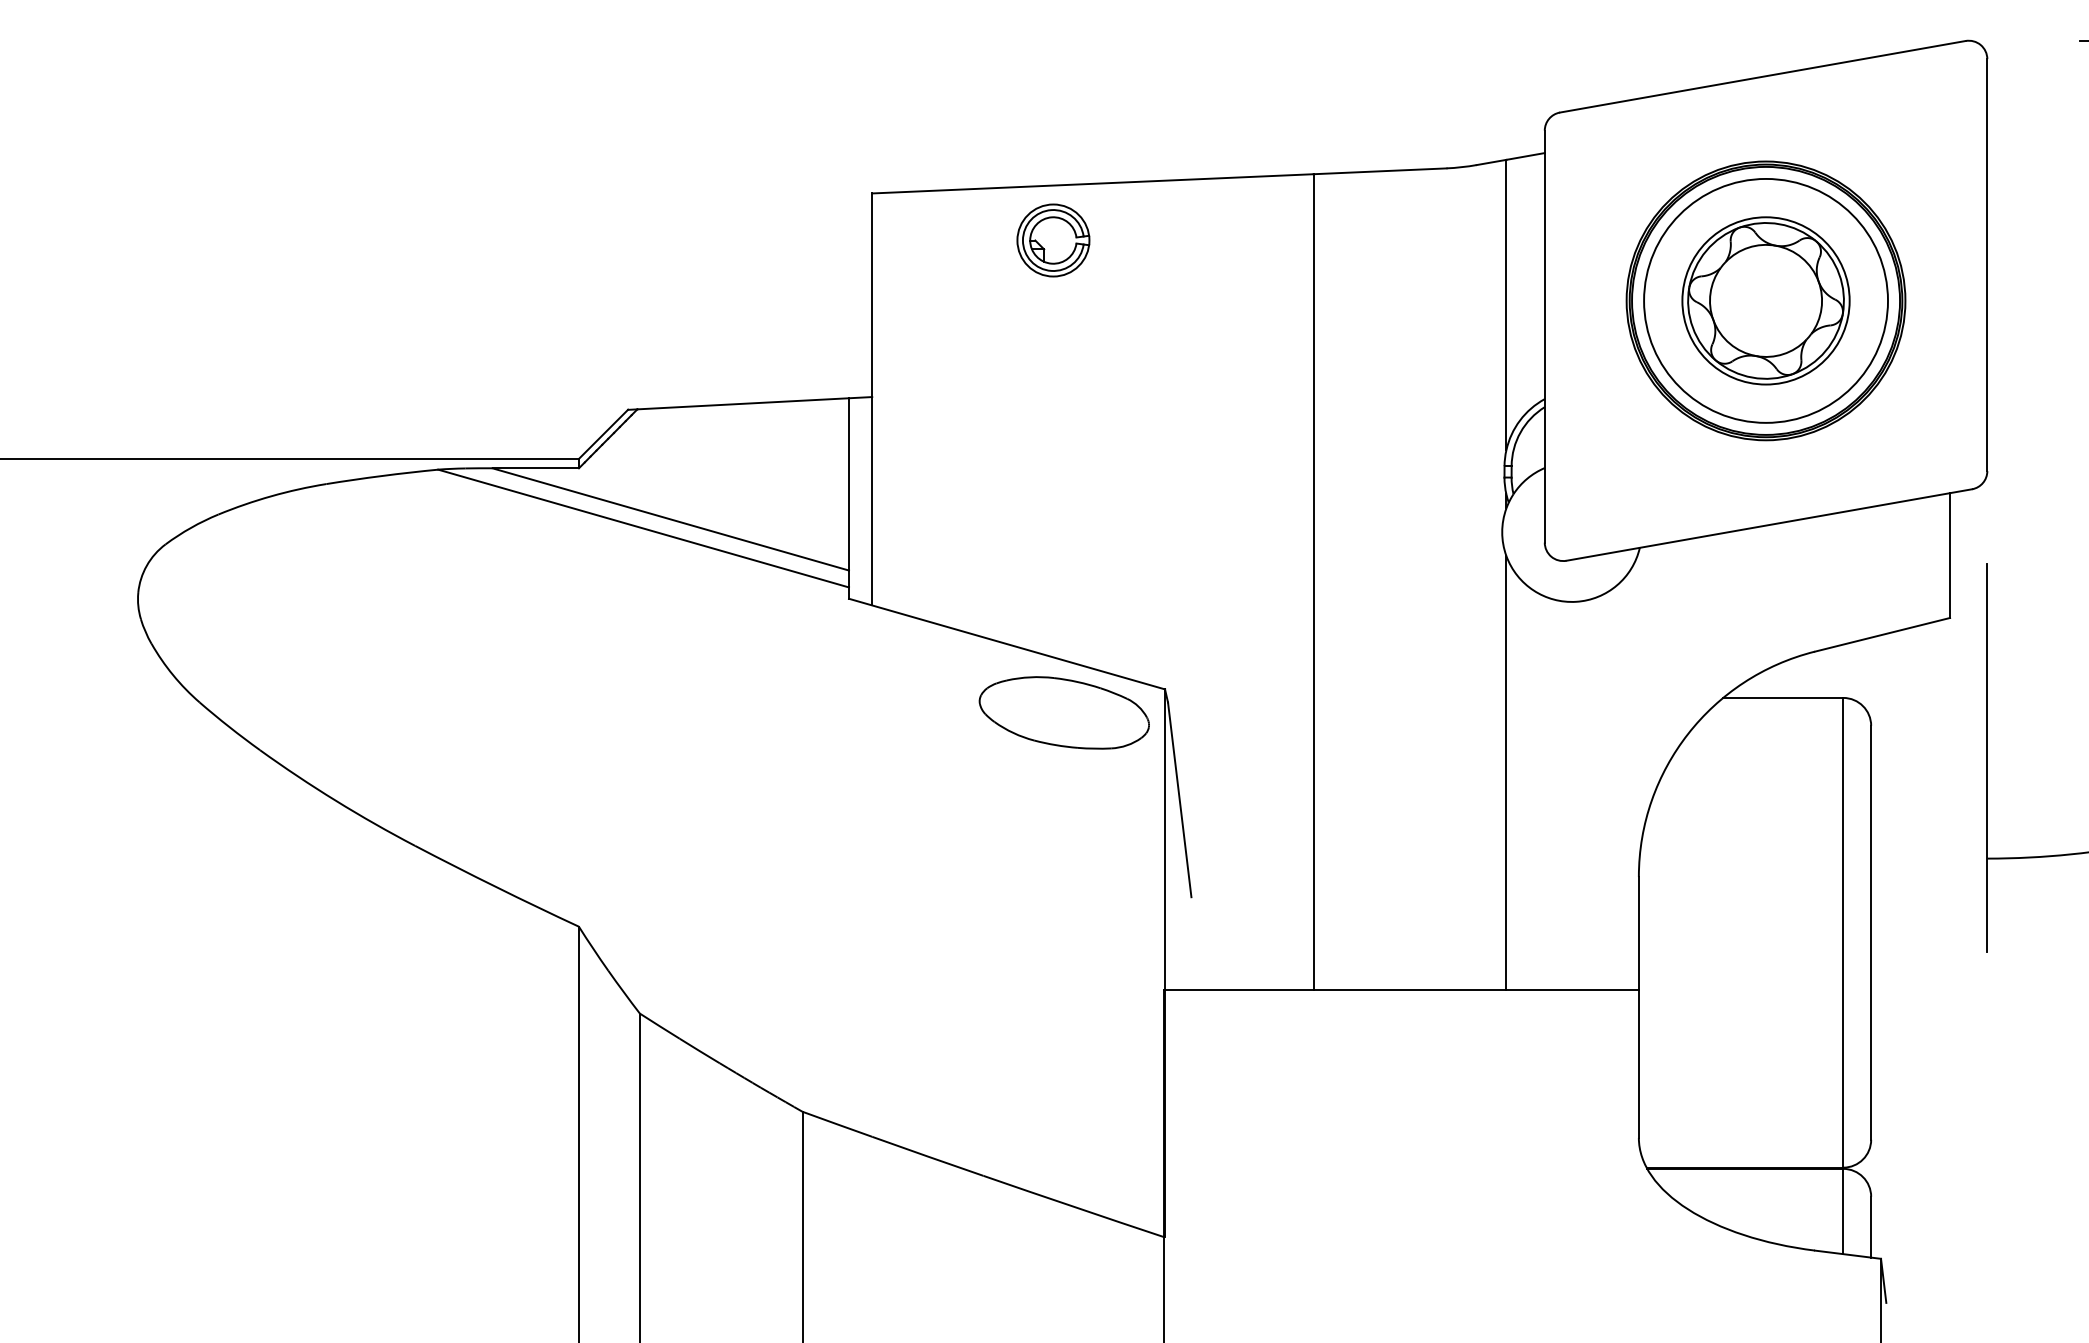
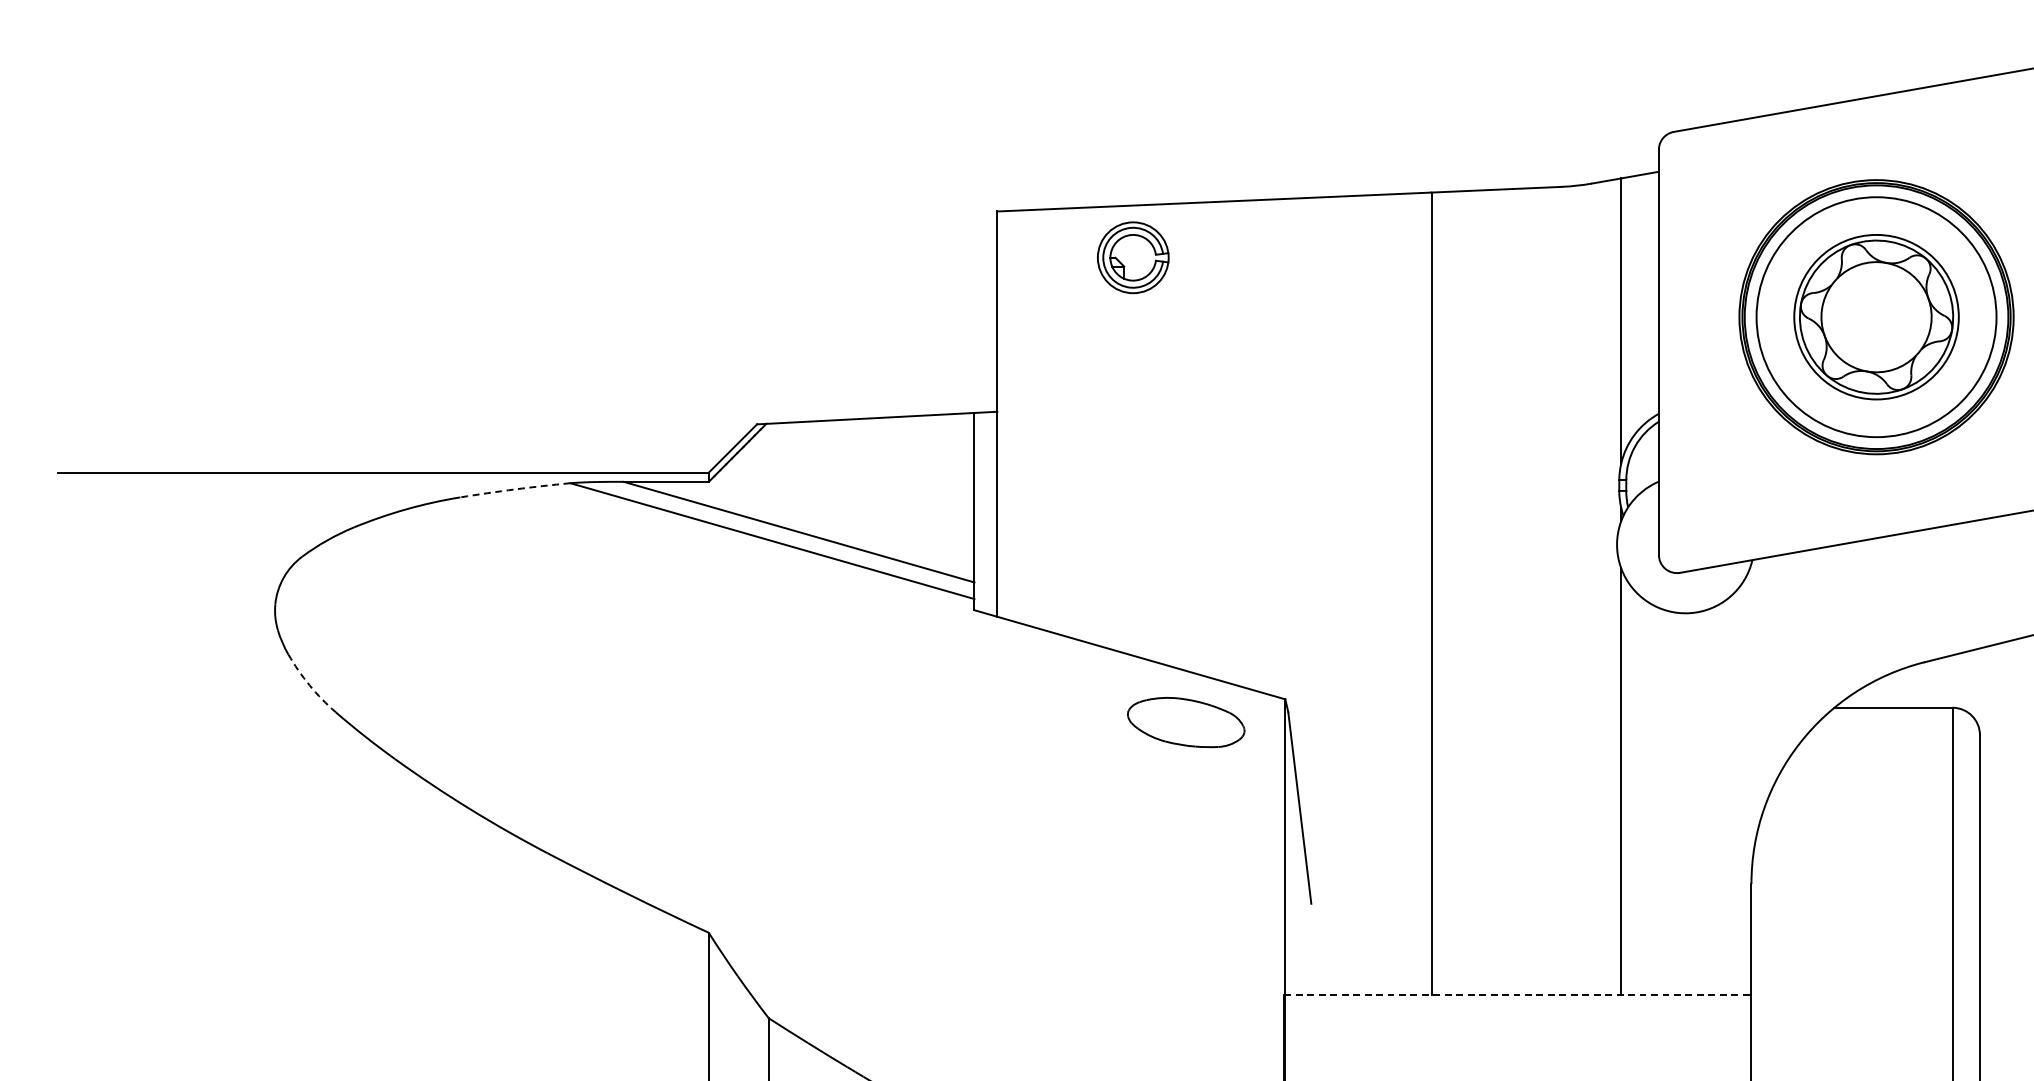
part: (1053, 240) -> (1133, 257), moved
arc: (382, 475) -> (515, 488), solid -> dashed
arc: (173, 675) -> (309, 685), solid -> dashed
part: (1063, 712) -> (1185, 722), size x0.7
line: (1401, 990) -> (1517, 995), solid -> dashed

